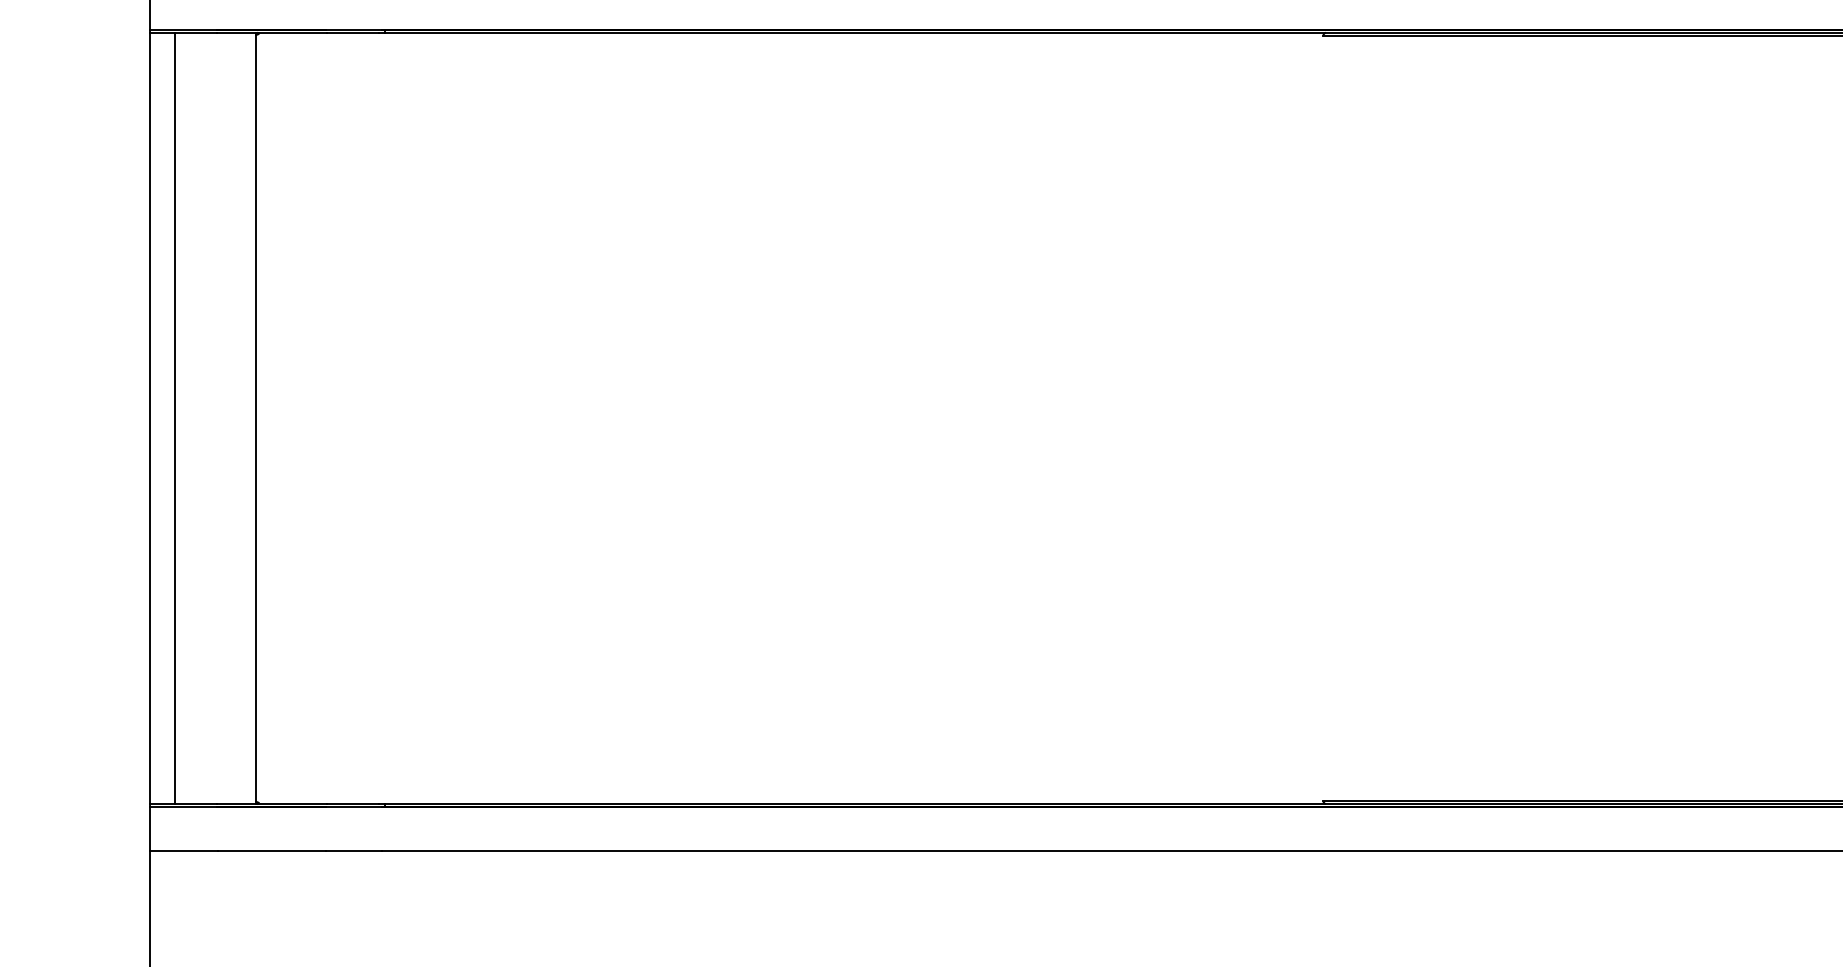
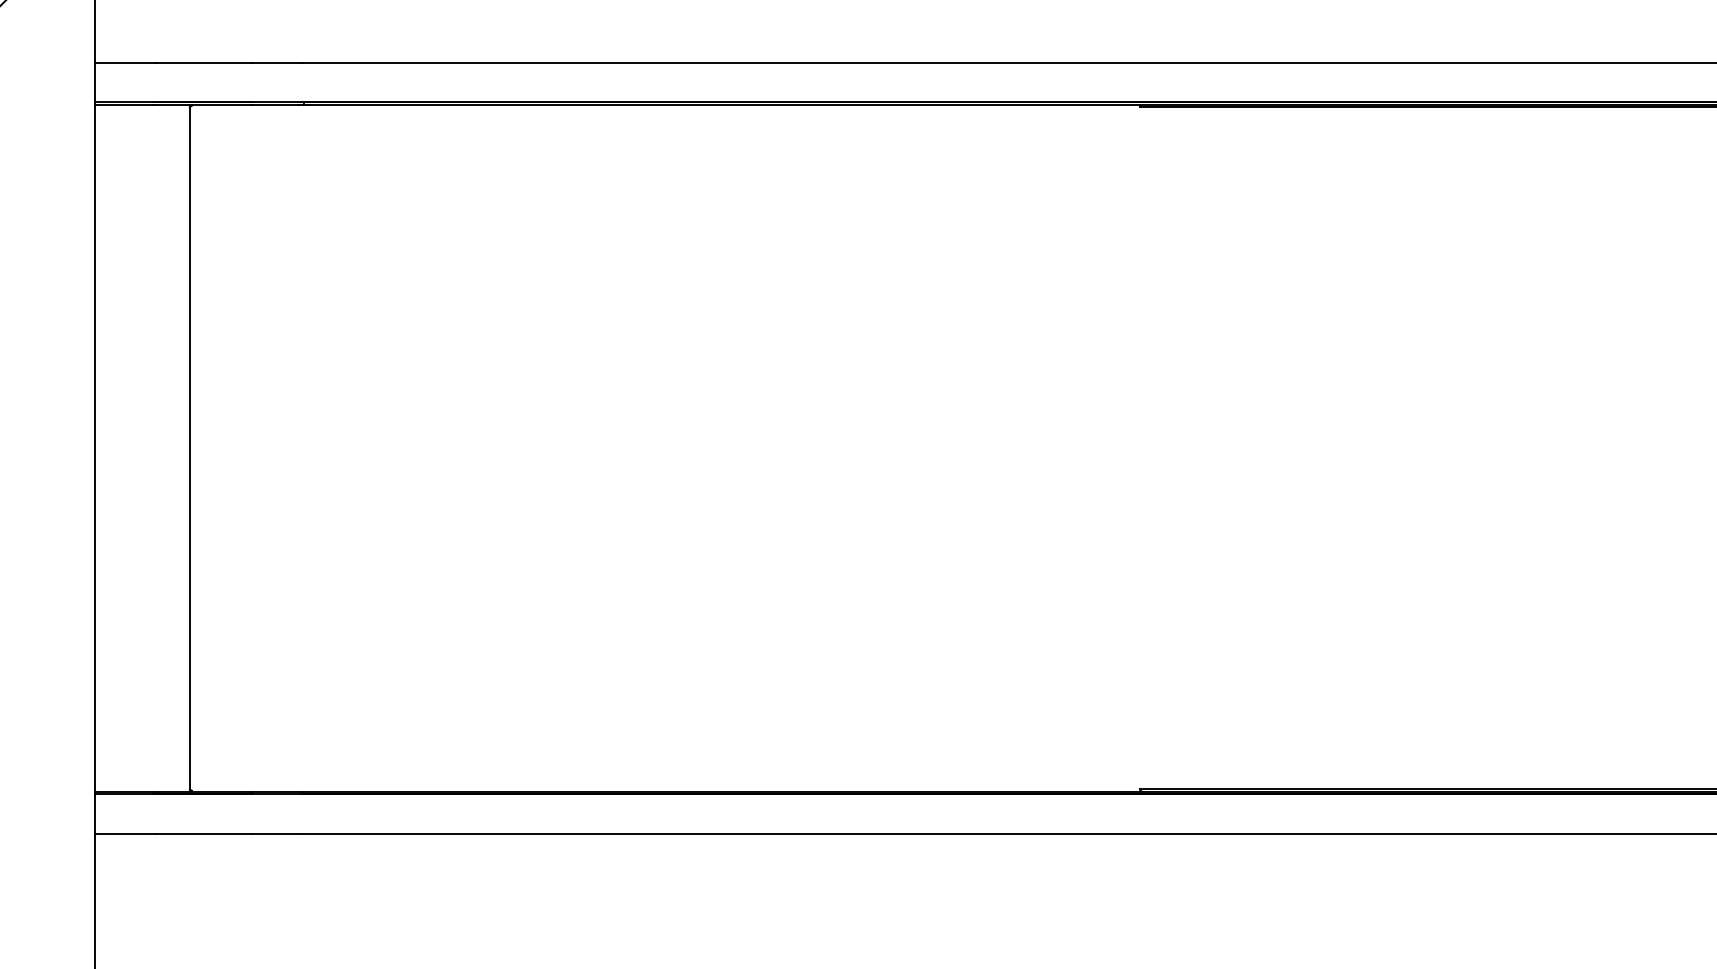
line: (175, 417) -> (117, 447), removed

